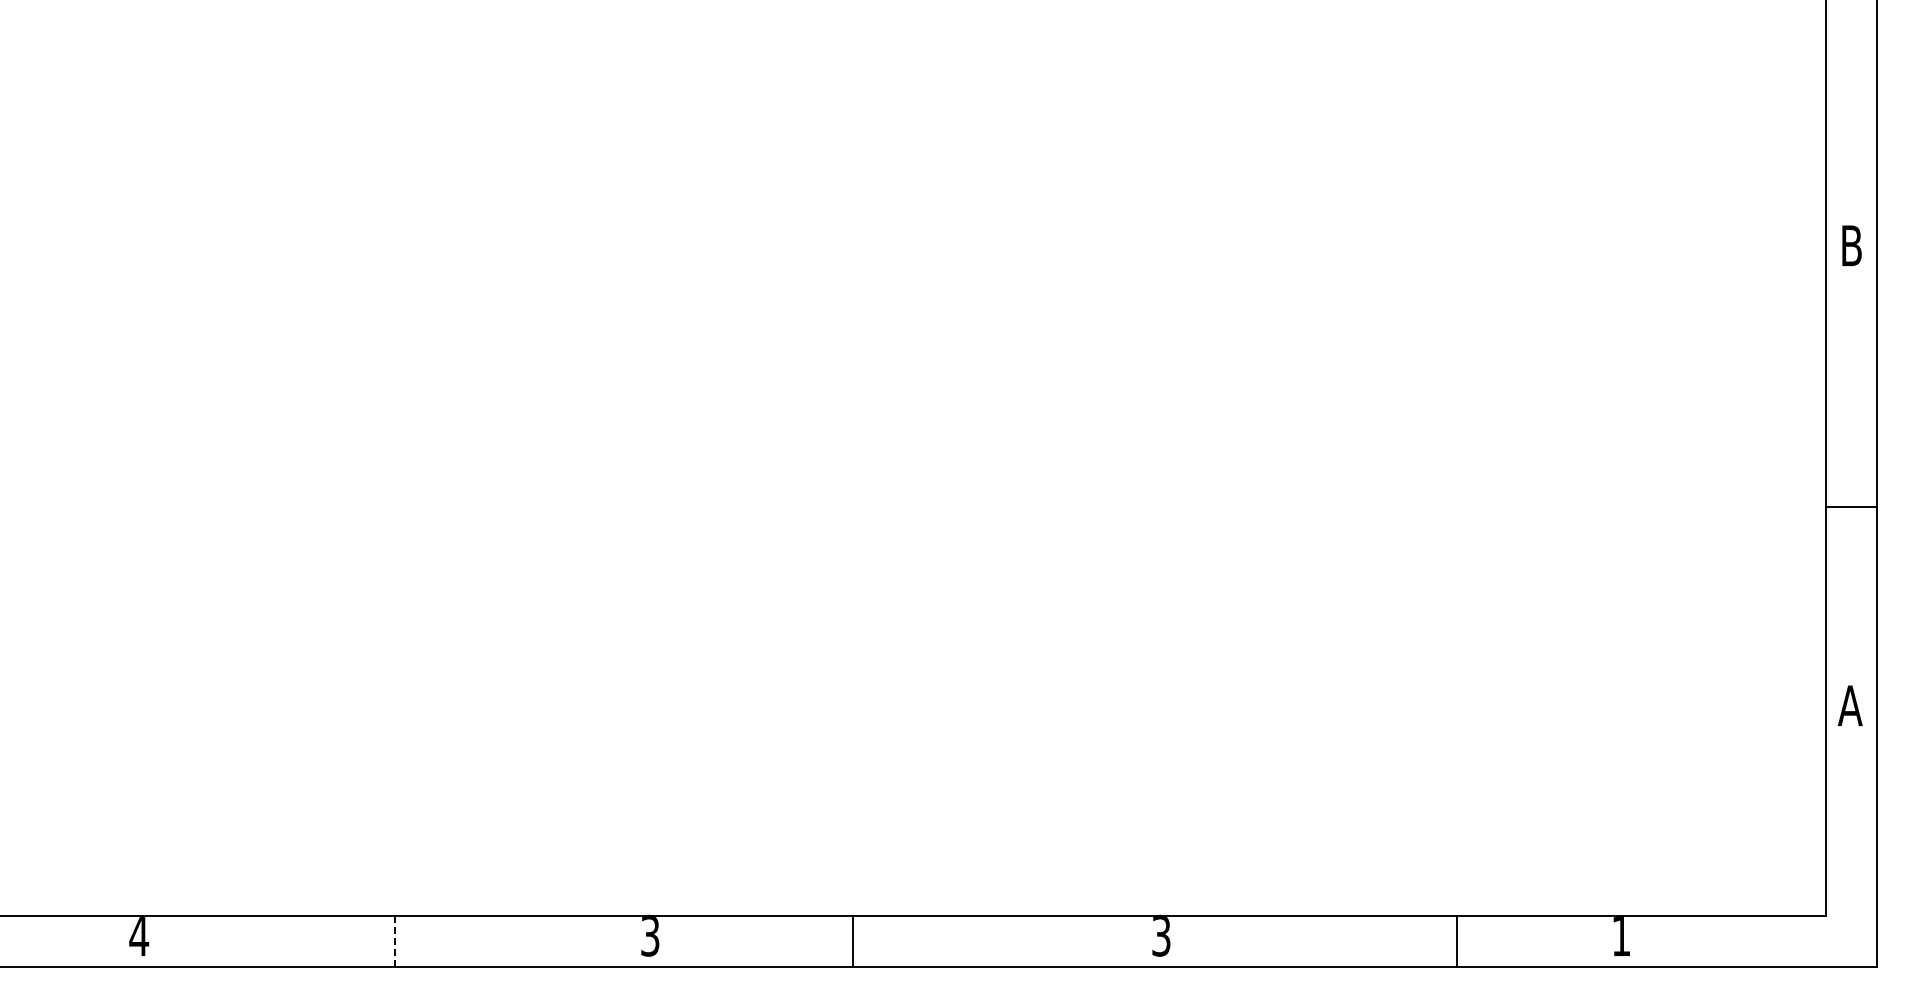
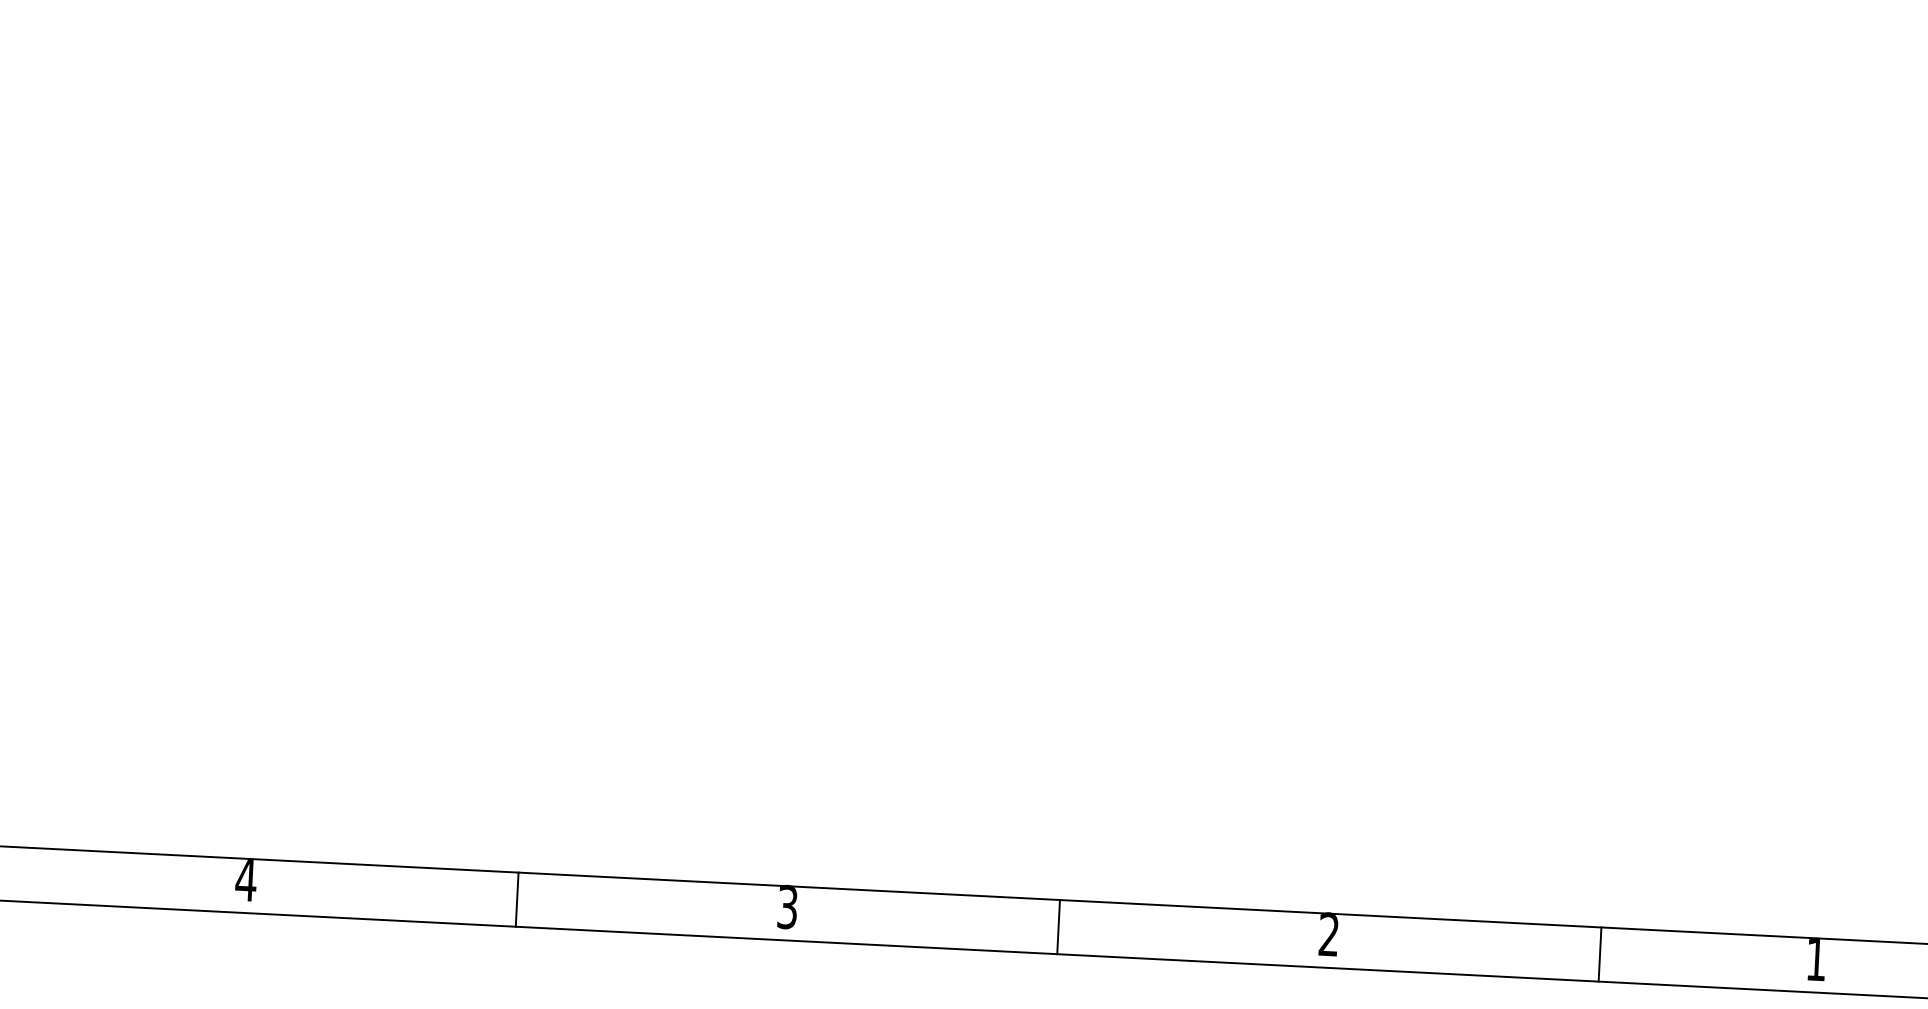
text: (1161, 936) -> (1329, 935), 3 -> 2
line: (395, 941) -> (517, 899), dashed -> solid
line: (853, 941) -> (1058, 926), moved
line: (1457, 941) -> (1600, 954), moved

